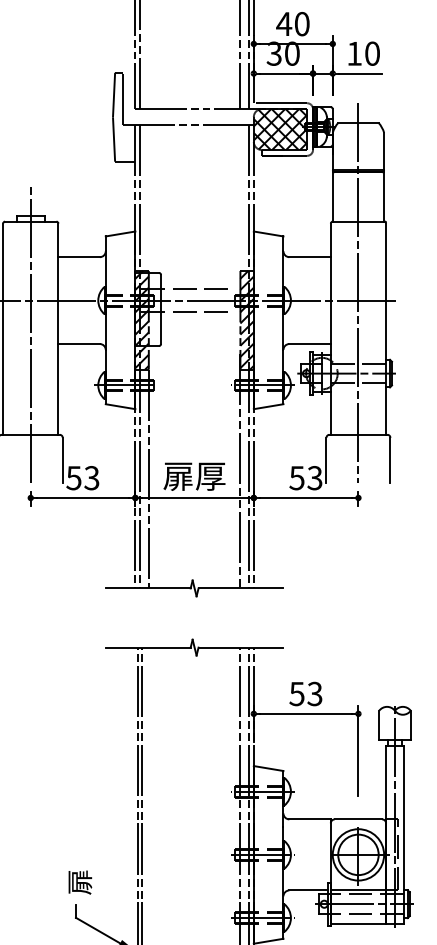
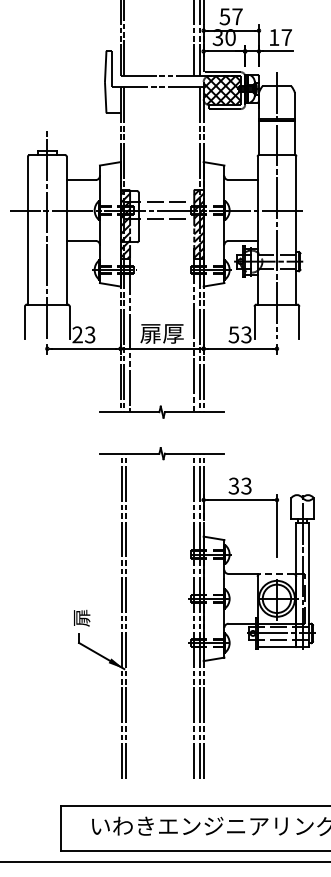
text: (292, 23) -> (230, 16), 40 -> 57
text: (372, 53) -> (286, 37), 10 -> 17
text: (73, 477) -> (77, 334), 53 -> 23
text: (297, 693) -> (234, 485), 53 -> 33
line: (357, 818) -> (276, 573), solid -> dashed

